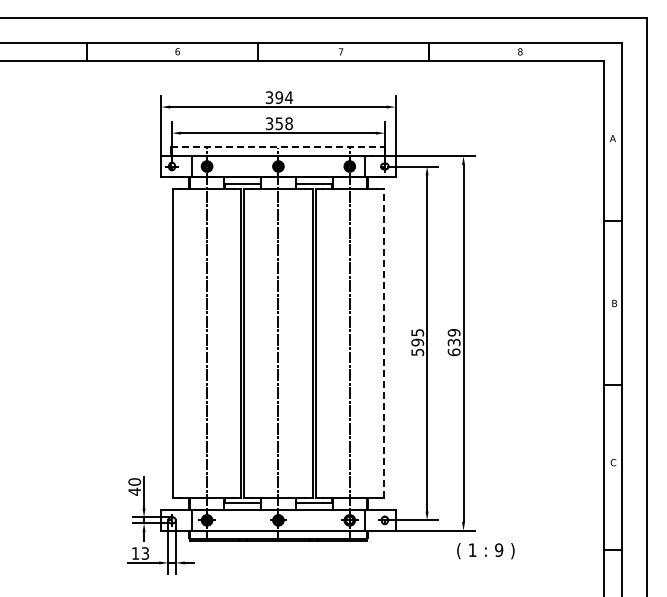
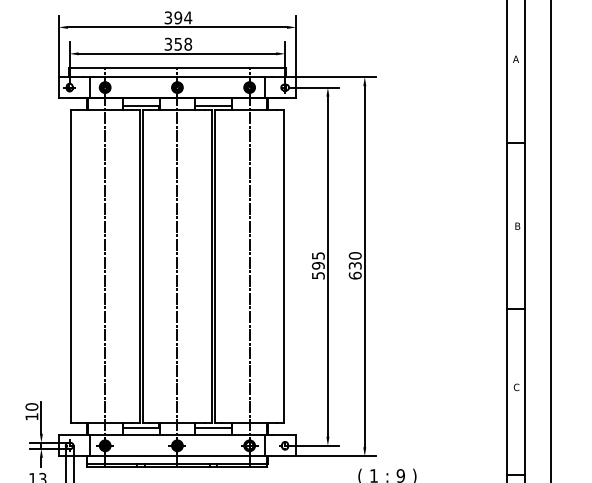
line: (278, 147) -> (177, 68), dashed -> solid
text: (454, 332) -> (355, 255), 639 -> 630
line: (383, 343) -> (283, 266), dashed -> solid
text: (134, 491) -> (31, 416), 40 -> 10

